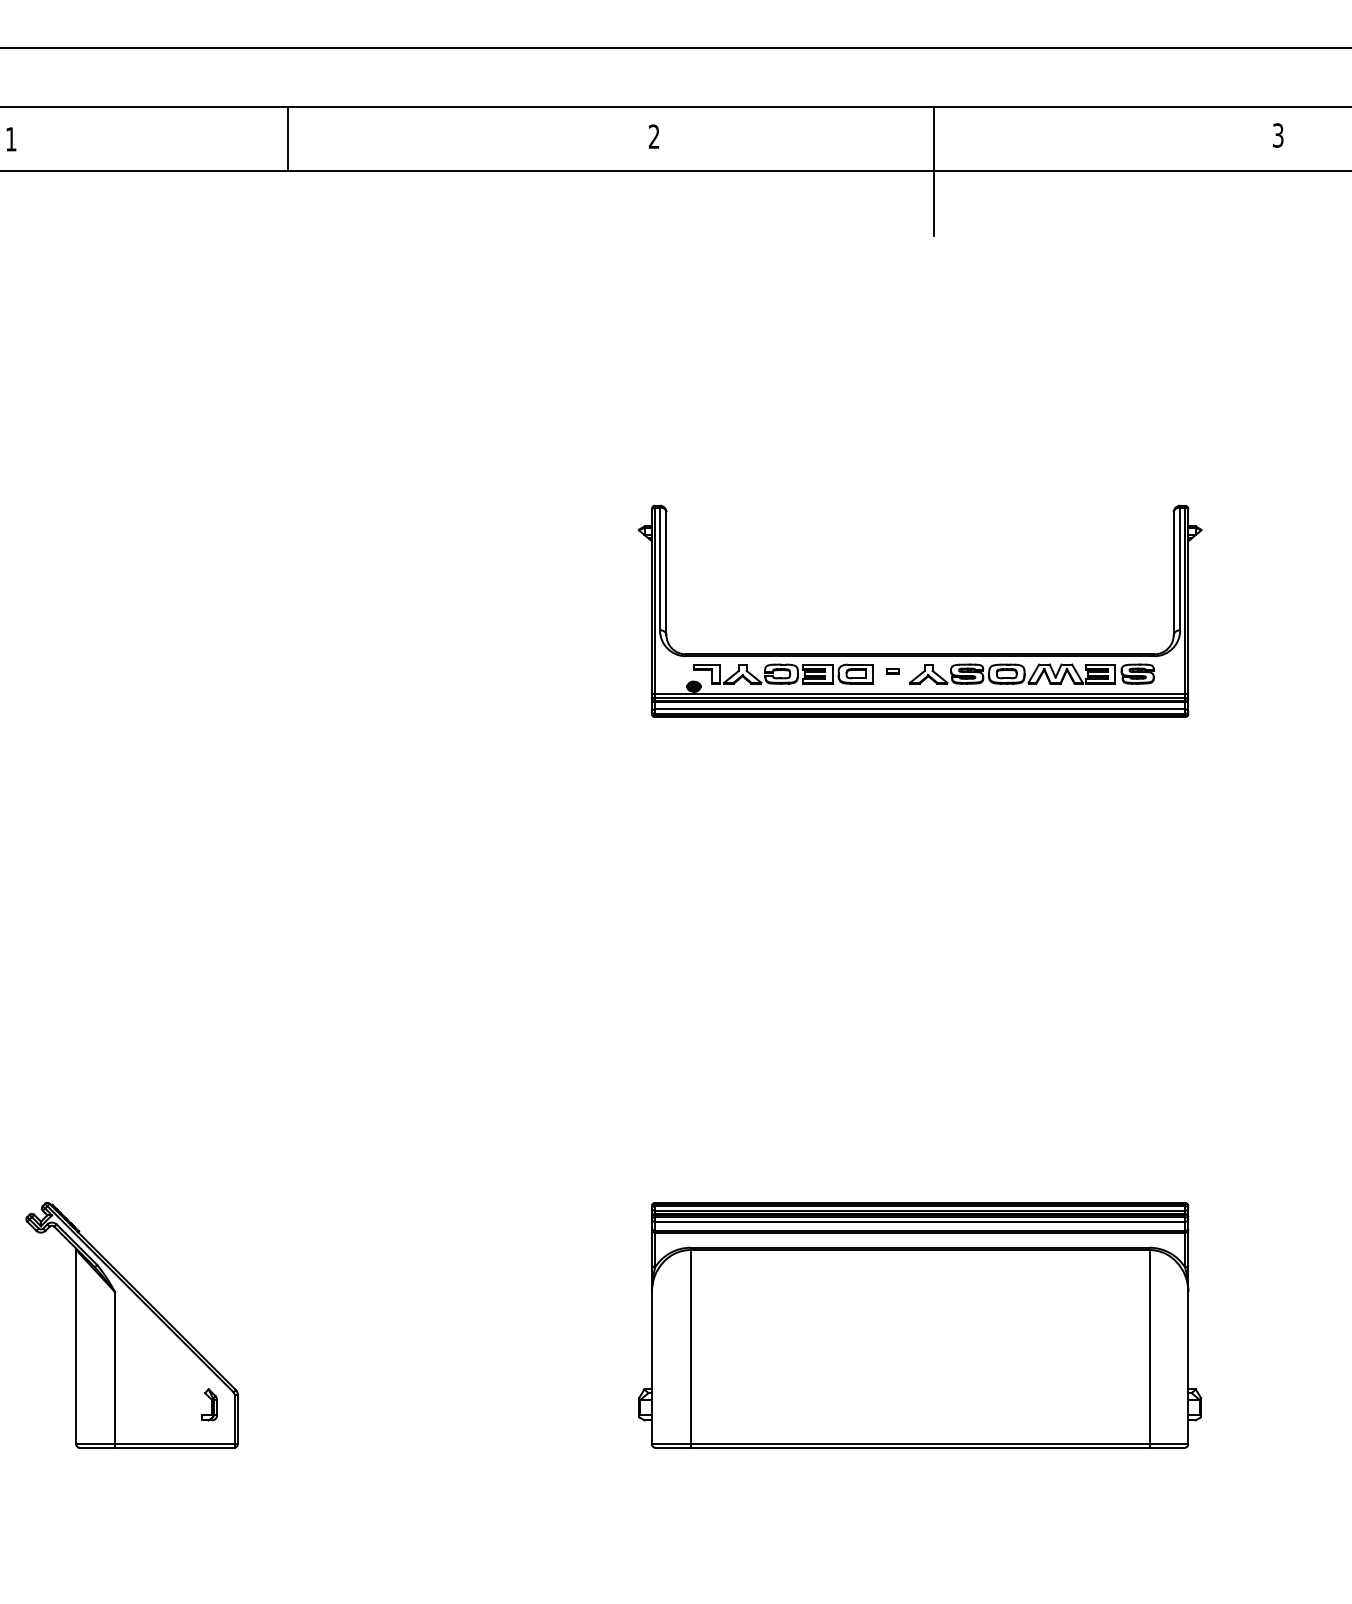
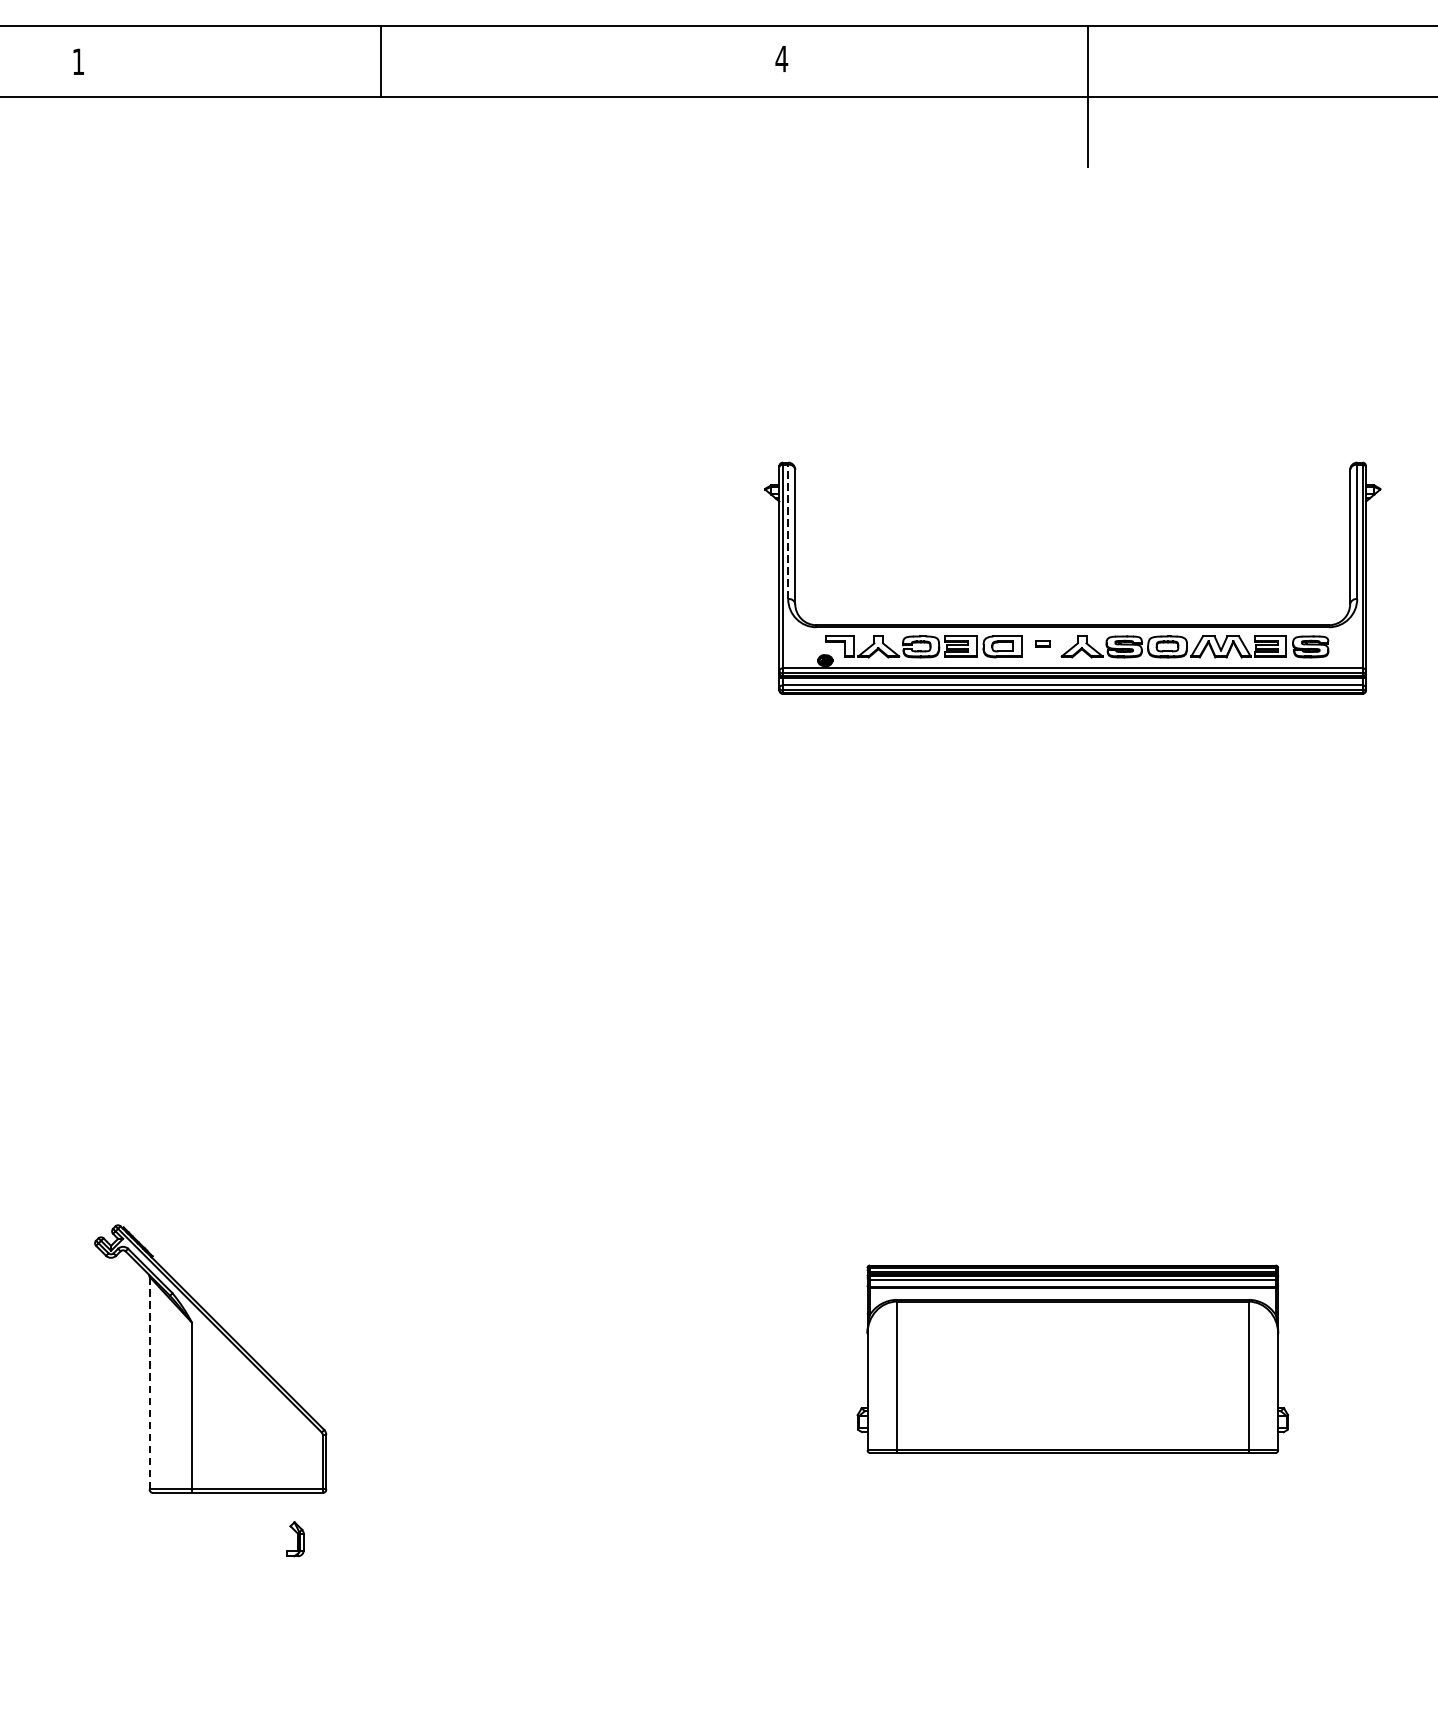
text: (653, 136) -> (781, 58), 2 -> 4
line: (660, 568) -> (788, 531), solid -> dashed
part: (920, 1325) -> (1073, 1359), size x0.7
line: (76, 1346) -> (149, 1382), solid -> dashed
part: (209, 1404) -> (295, 1538), moved

